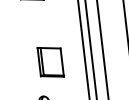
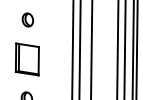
part: (34, 24) -> (27, 19), added
part: (49, 62) -> (26, 59), moved

